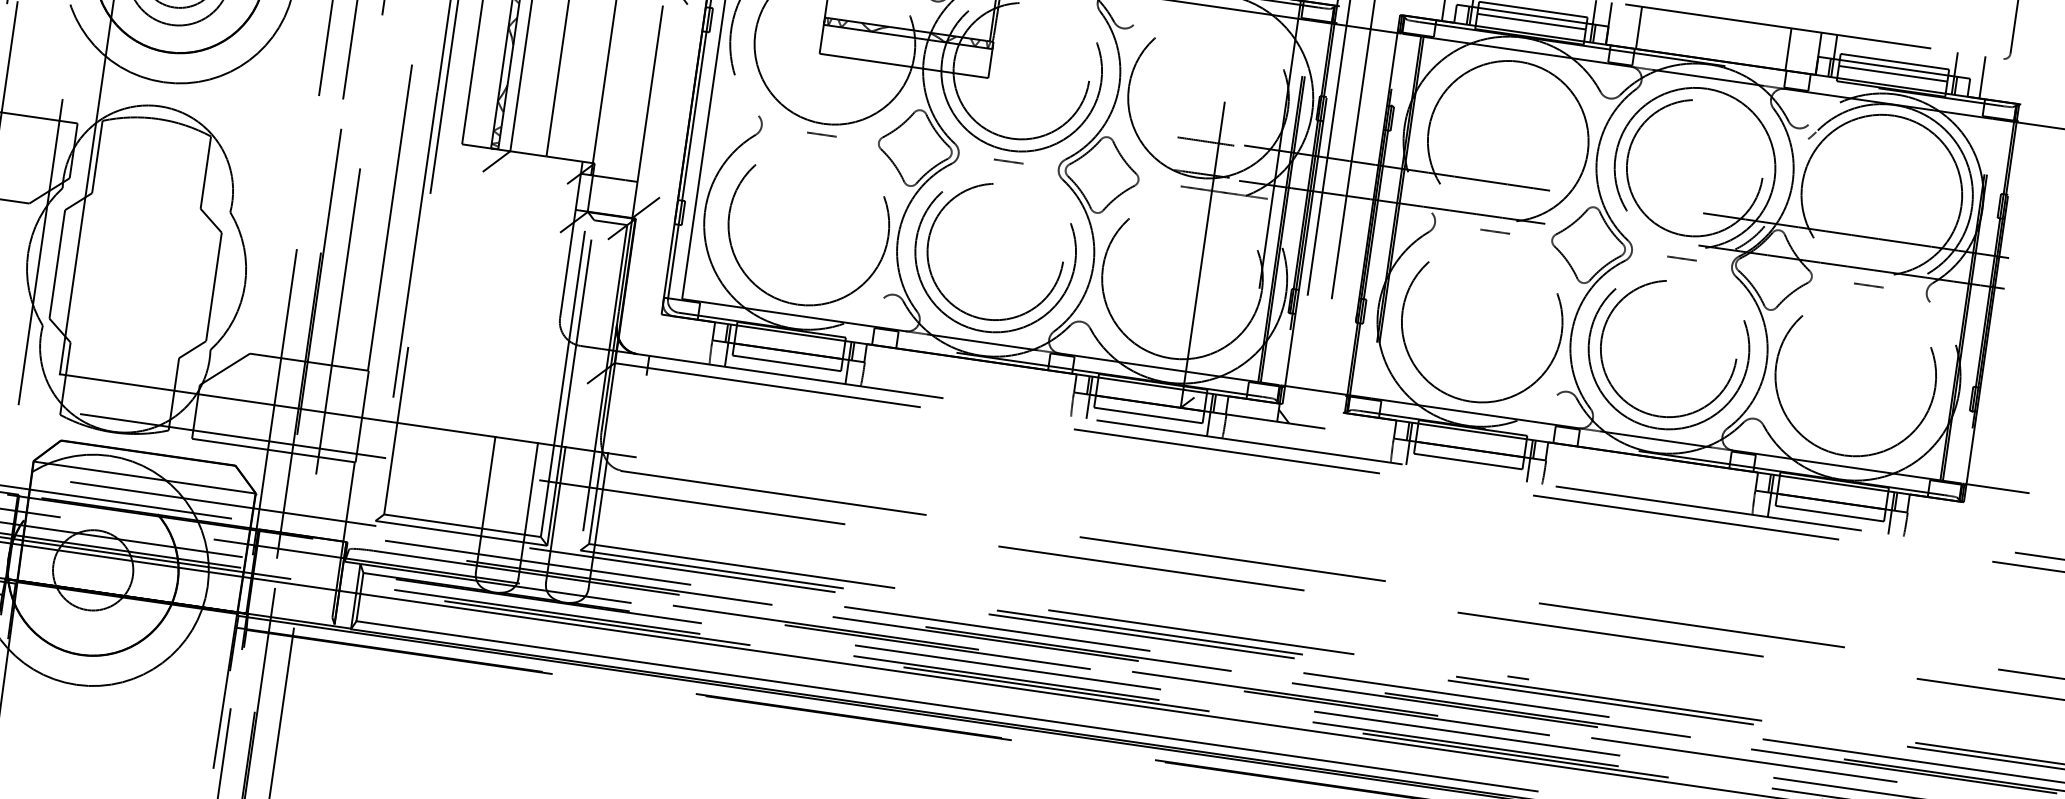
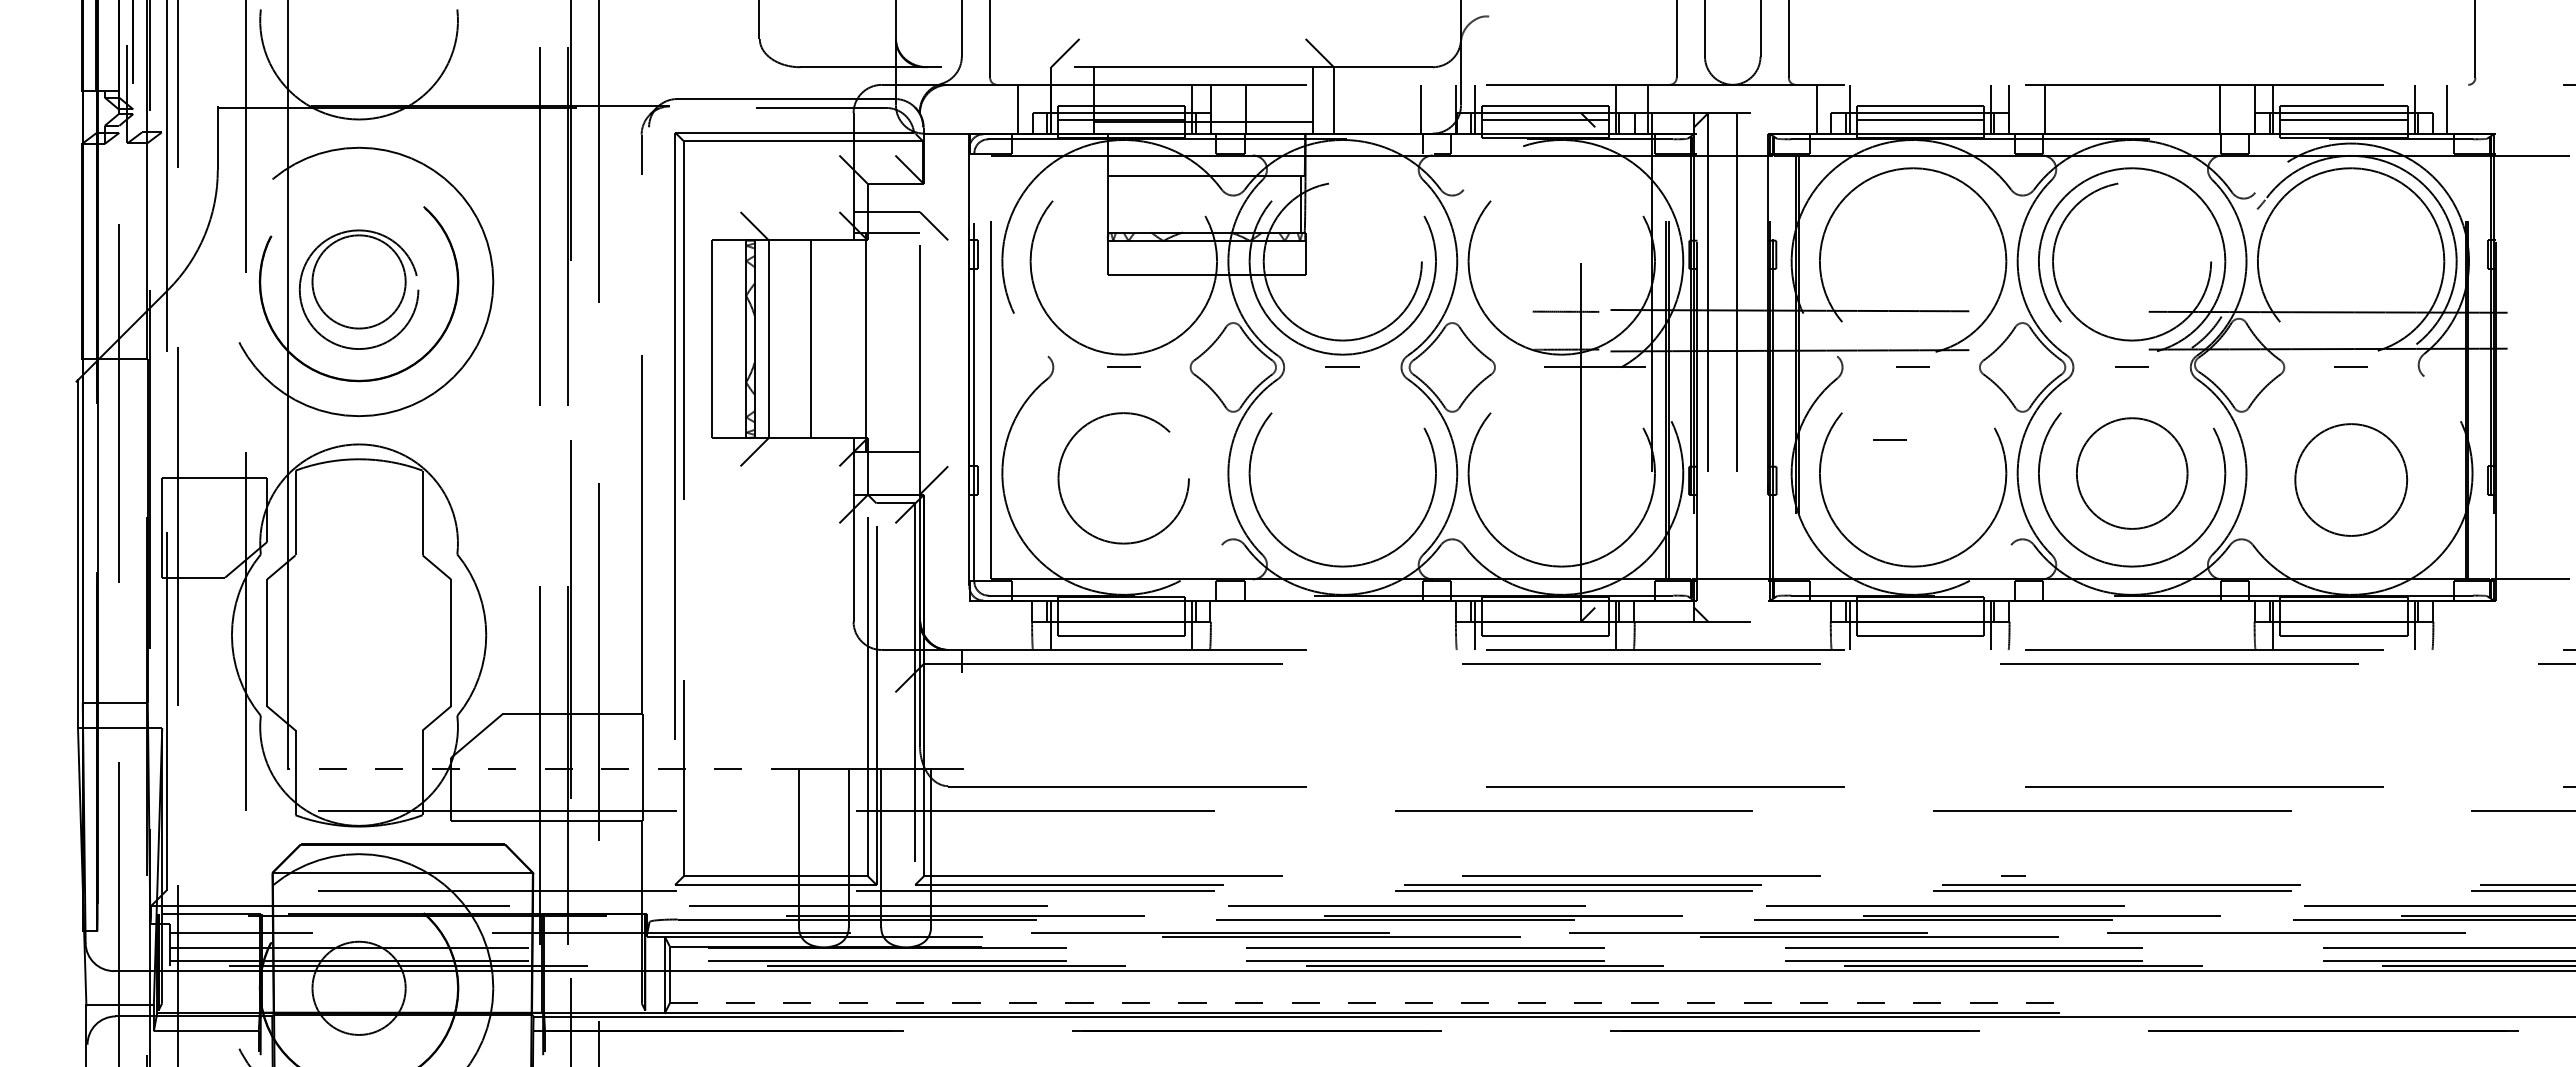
circle: (806, 238) -> (1123, 489), size x0.7
circle: (995, 252) -> (1342, 473), removed
line: (1466, 290) -> (1889, 439), added
circle: (1669, 349) -> (2132, 473), size x0.7
circle: (1854, 389) -> (2351, 489), size x0.6
line: (277, 405) -> (543, 768), solid -> dashed
line: (946, 706) -> (1361, 1003), solid -> dashed

